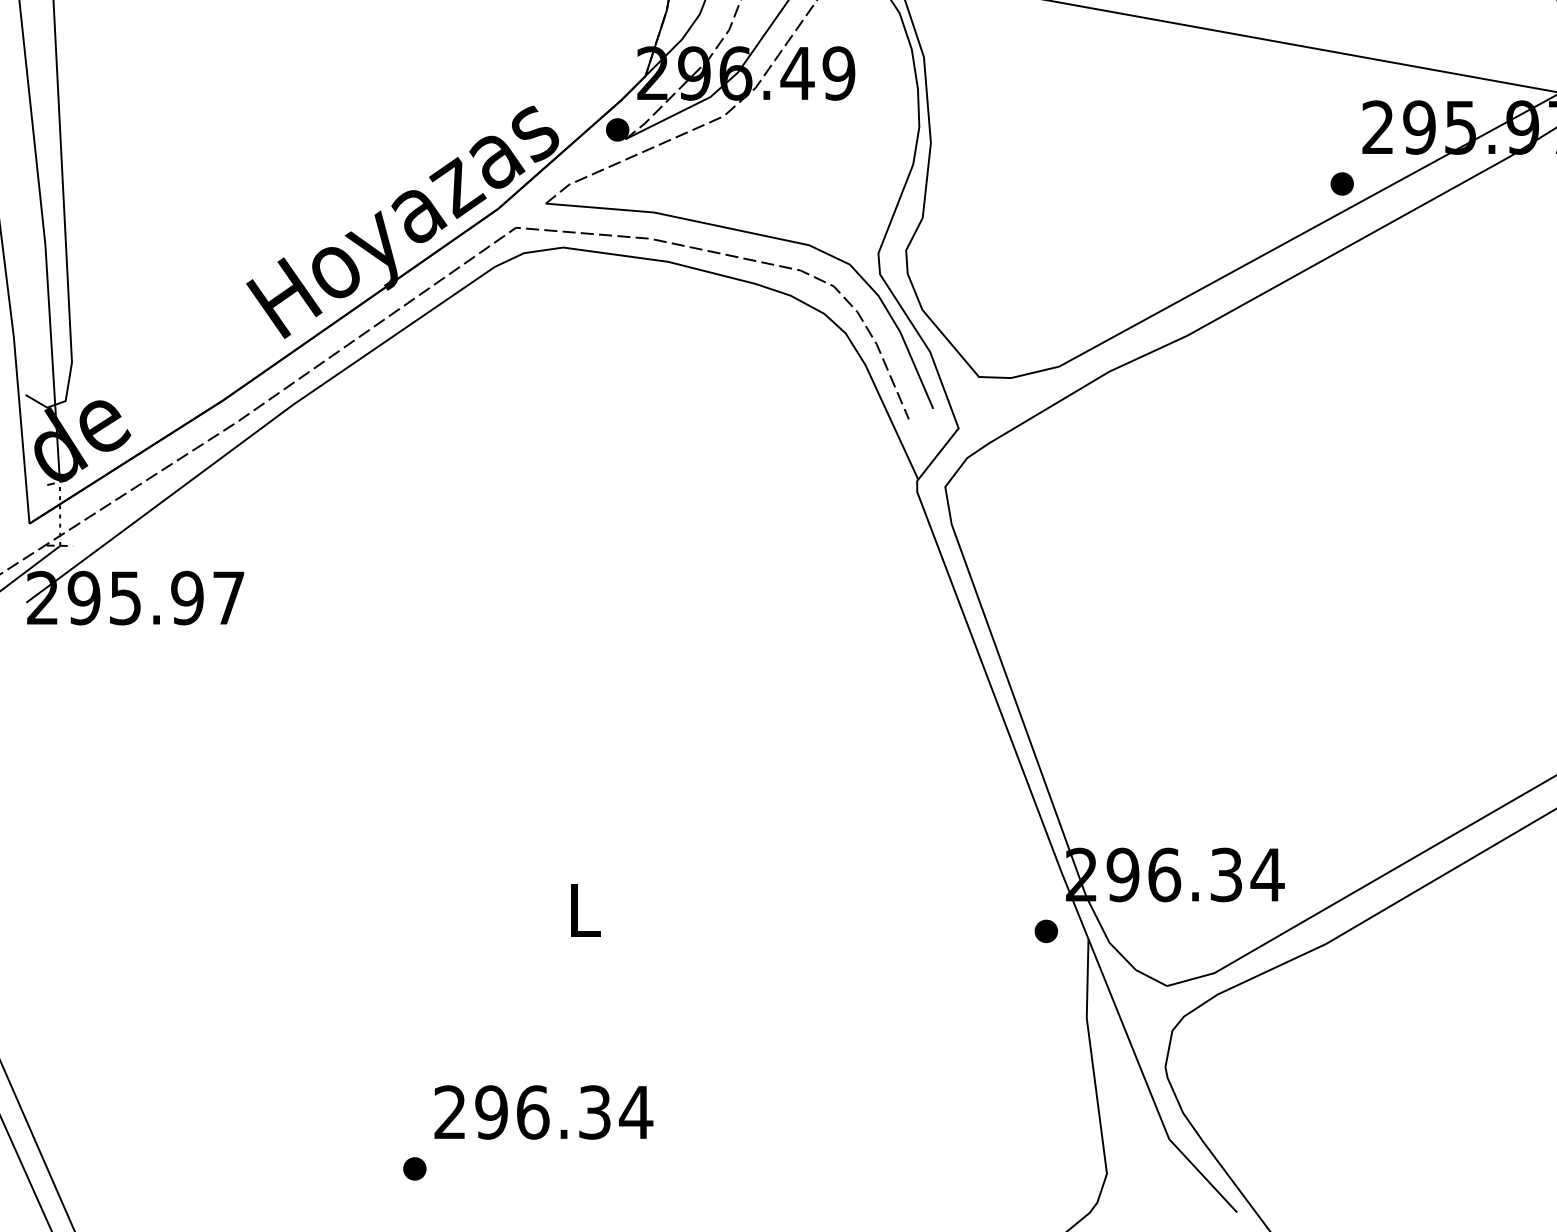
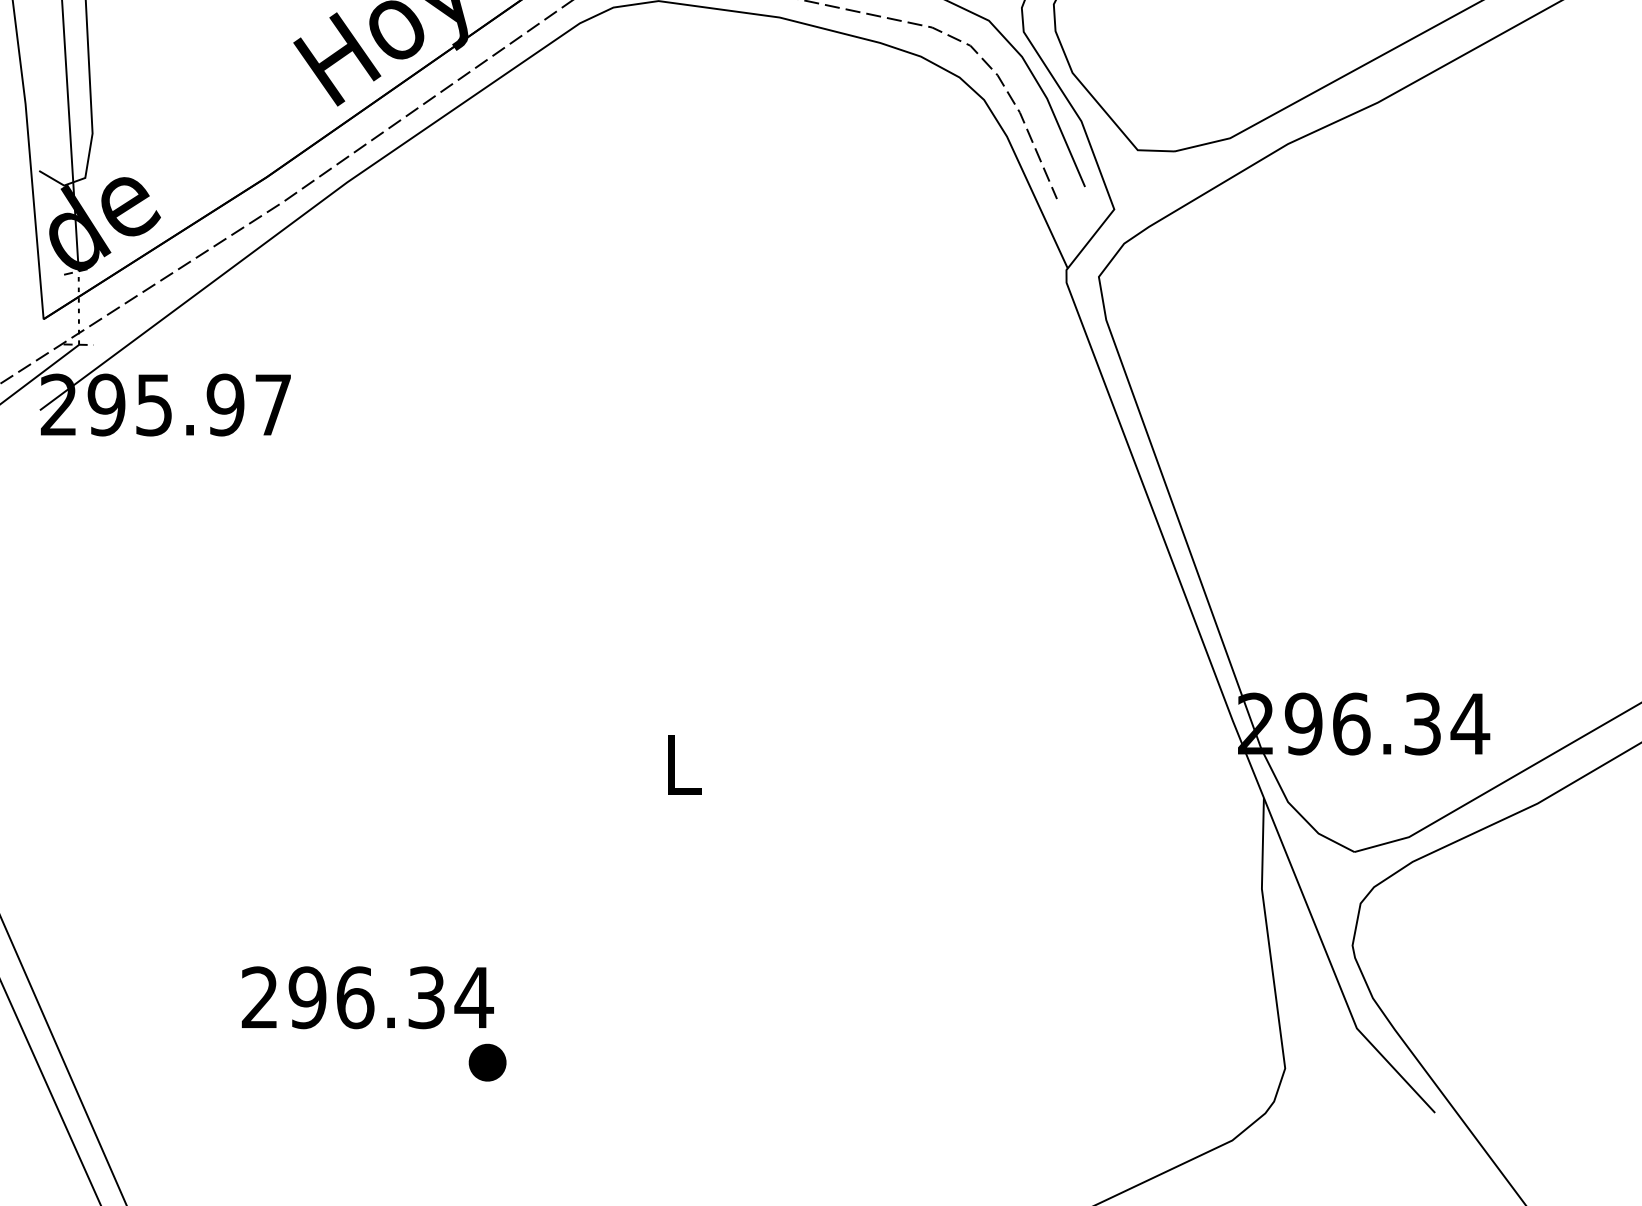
part: (1045, 930) -> (1214, 788), removed
text: (543, 1112) -> (367, 997), moved
part: (414, 1168) -> (487, 1062), size x1.4

